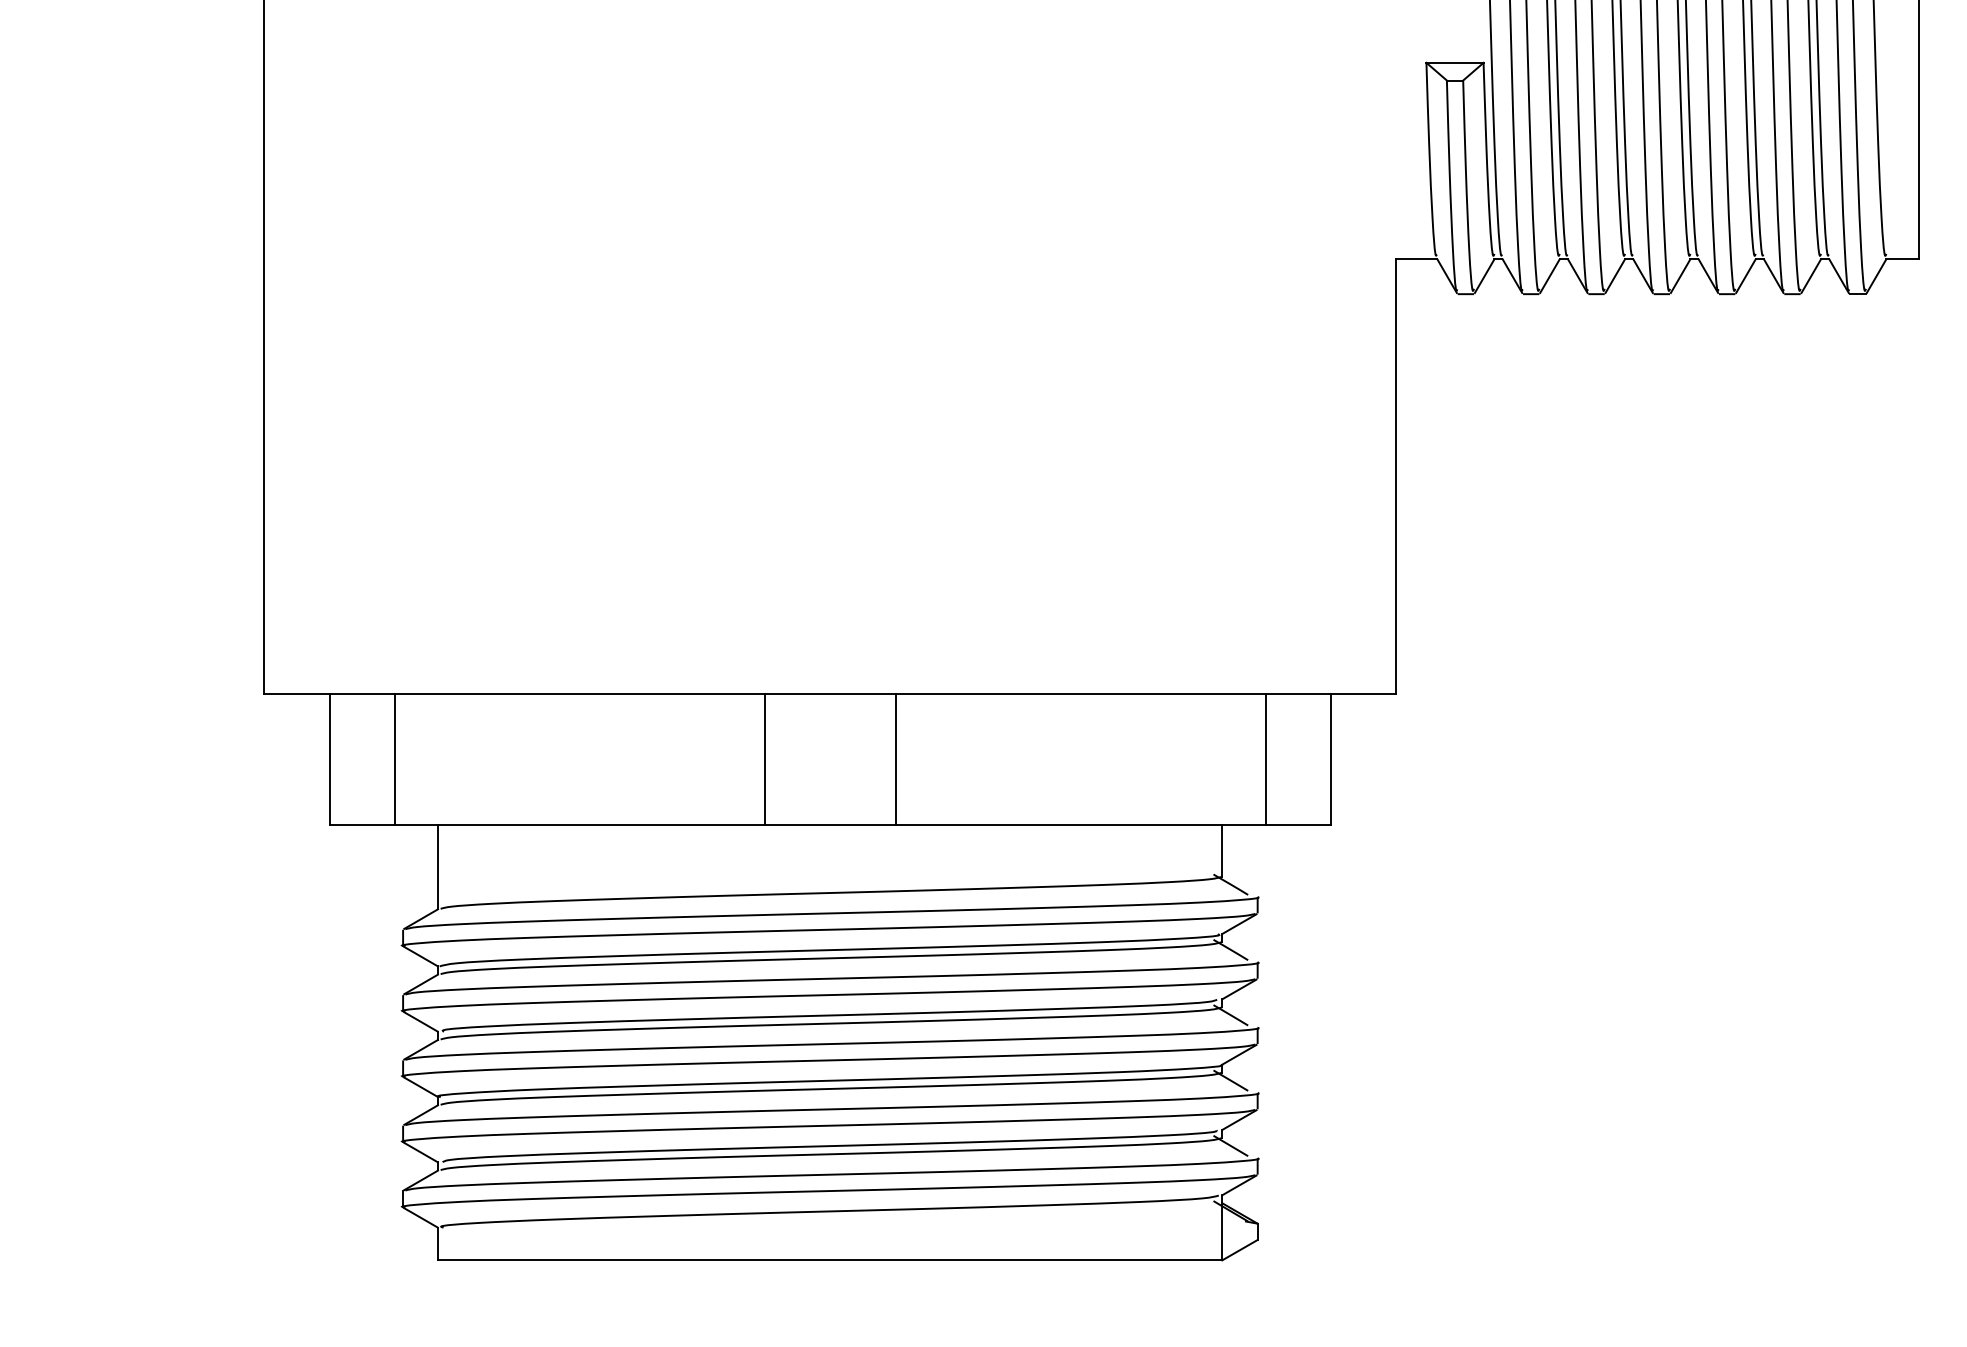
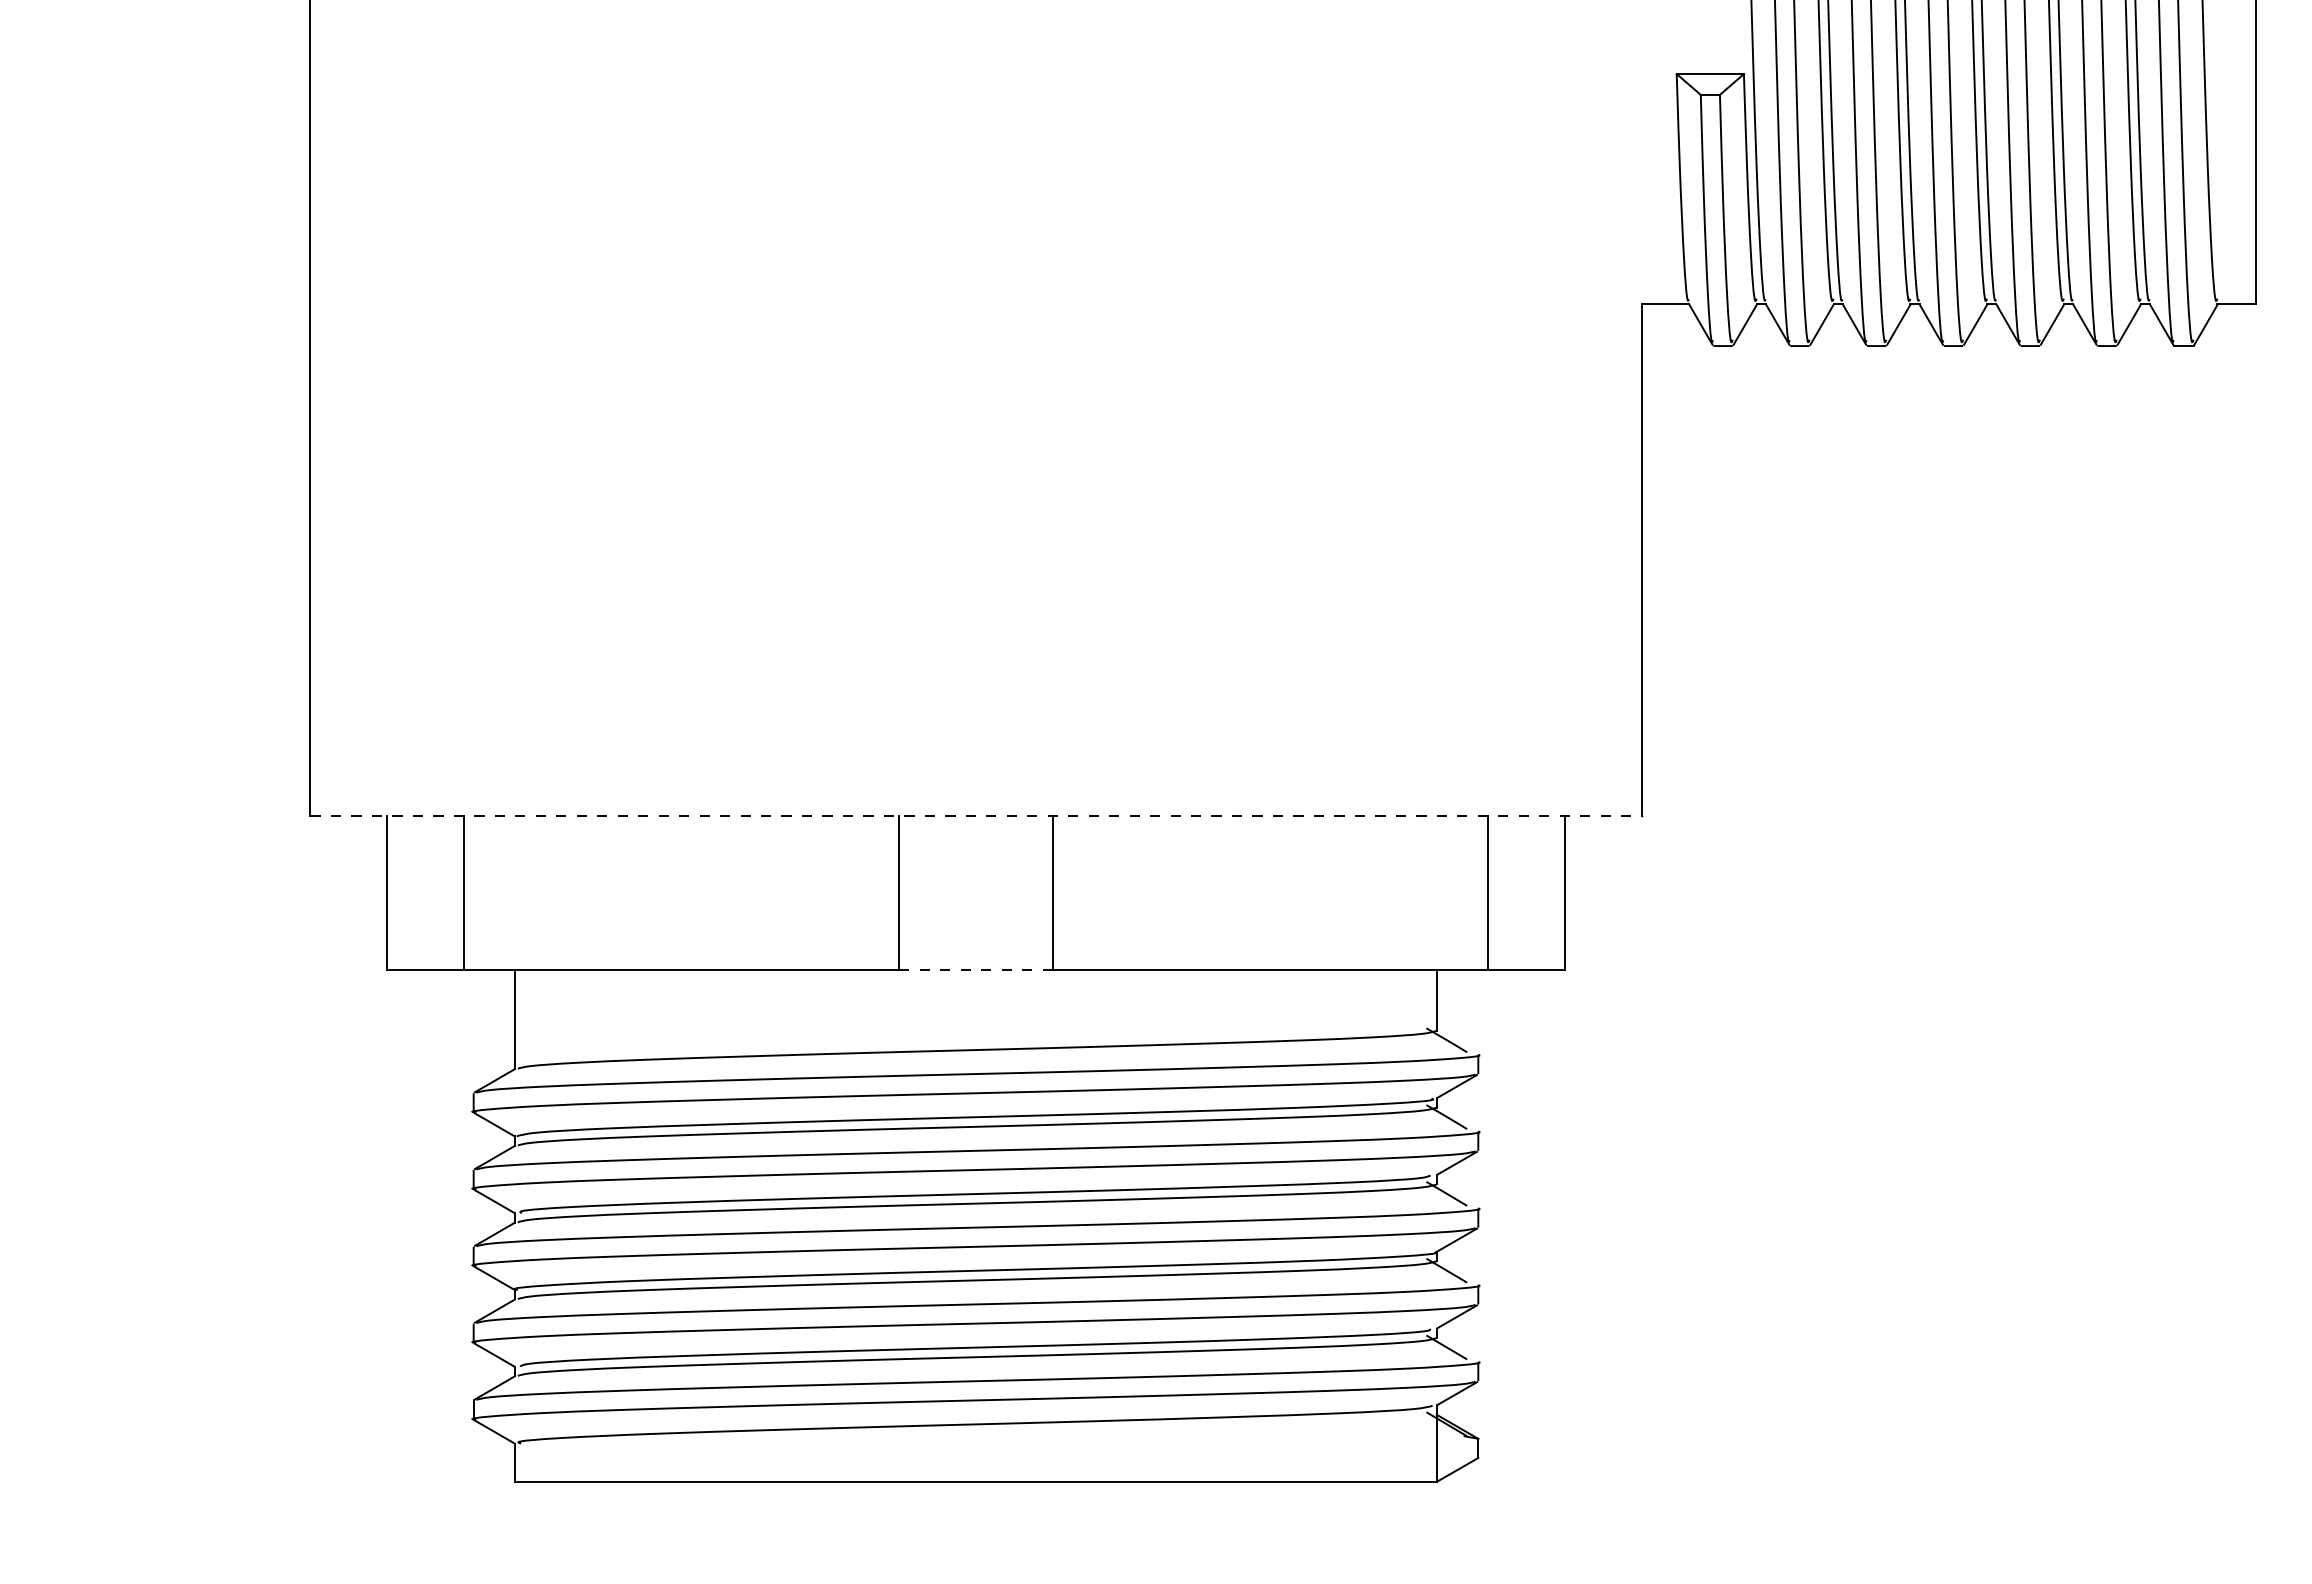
line: (829, 694) -> (975, 816), solid -> dashed
line: (829, 825) -> (975, 970), solid -> dashed

